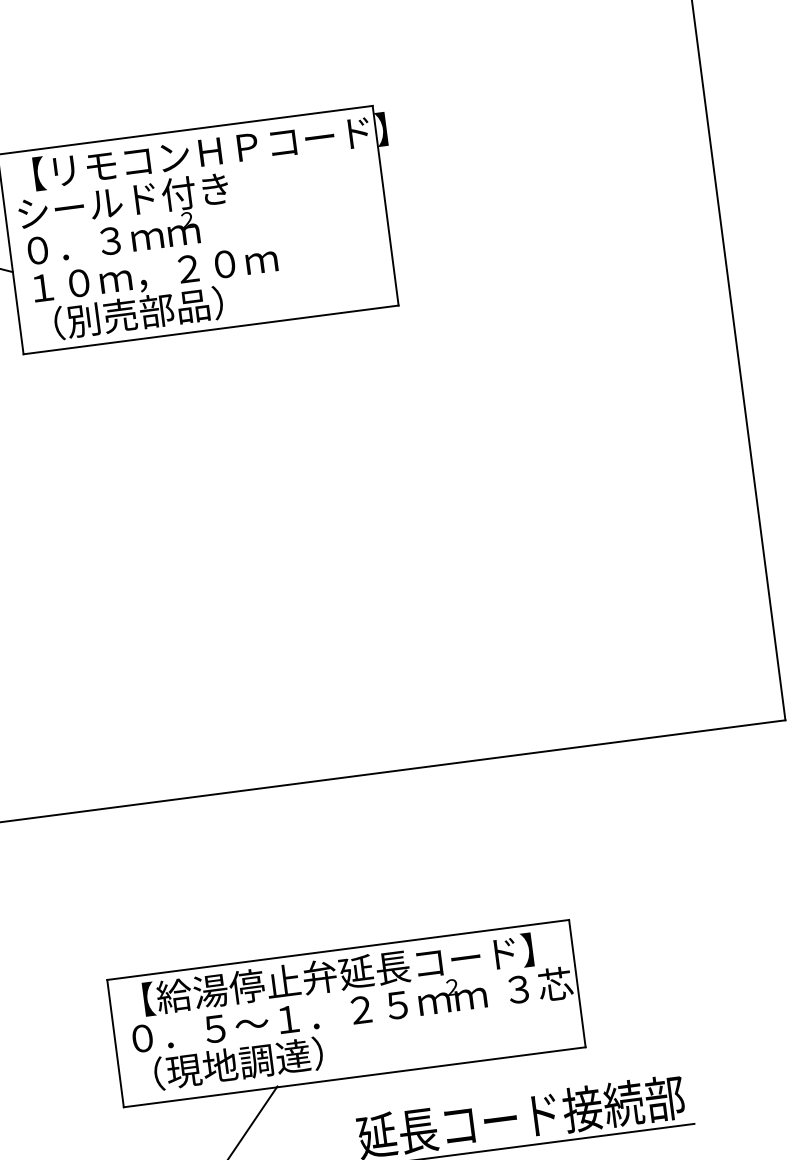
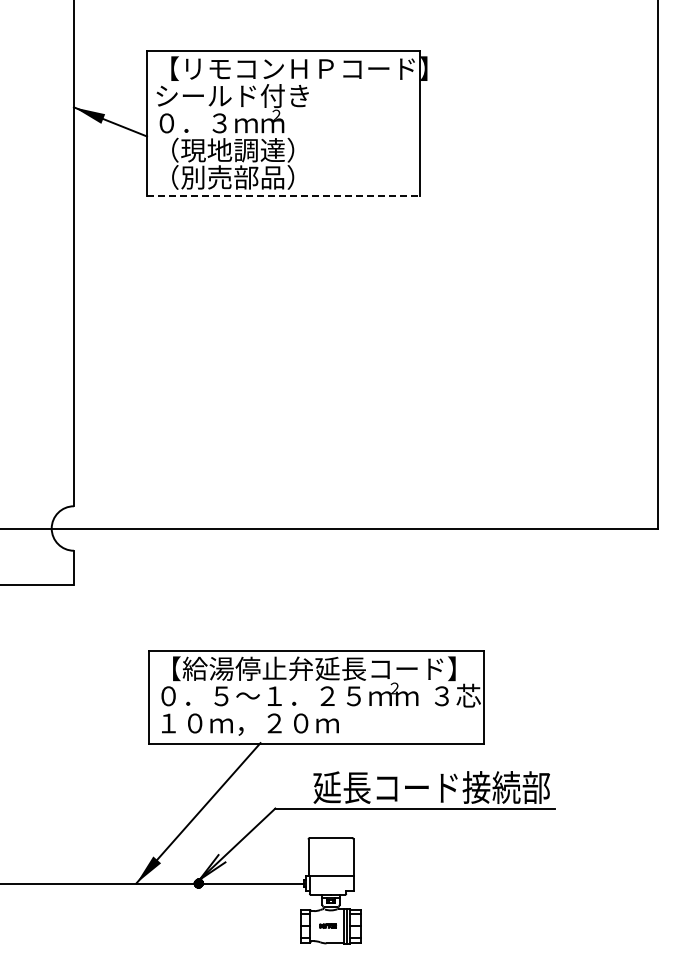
text: (154, 271) -> (248, 149), １０ｍ，２０ｍ -> （現地調達）
line: (211, 330) -> (283, 196), solid -> dashed
text: (259, 1059) -> (250, 722), （現地調達） -> １０ｍ，２０ｍ

